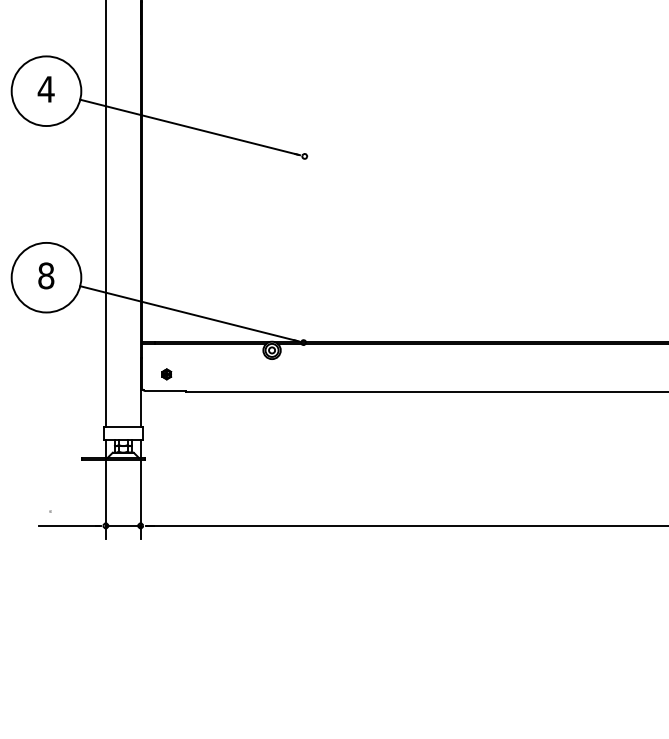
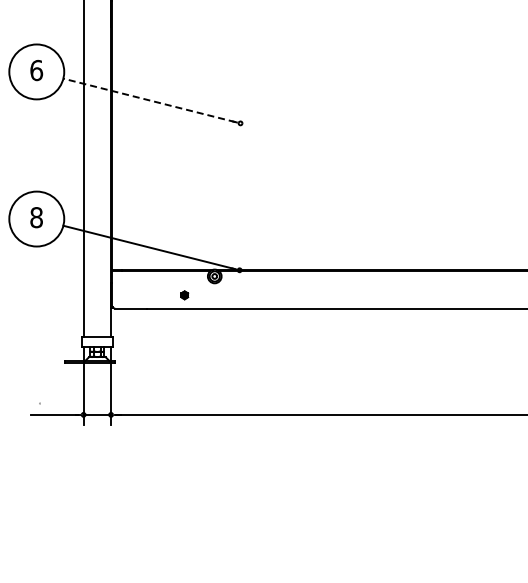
text: (46, 89) -> (36, 70), 4 -> 6
line: (189, 127) -> (149, 100), solid -> dashed
part: (166, 374) -> (184, 295), moved

